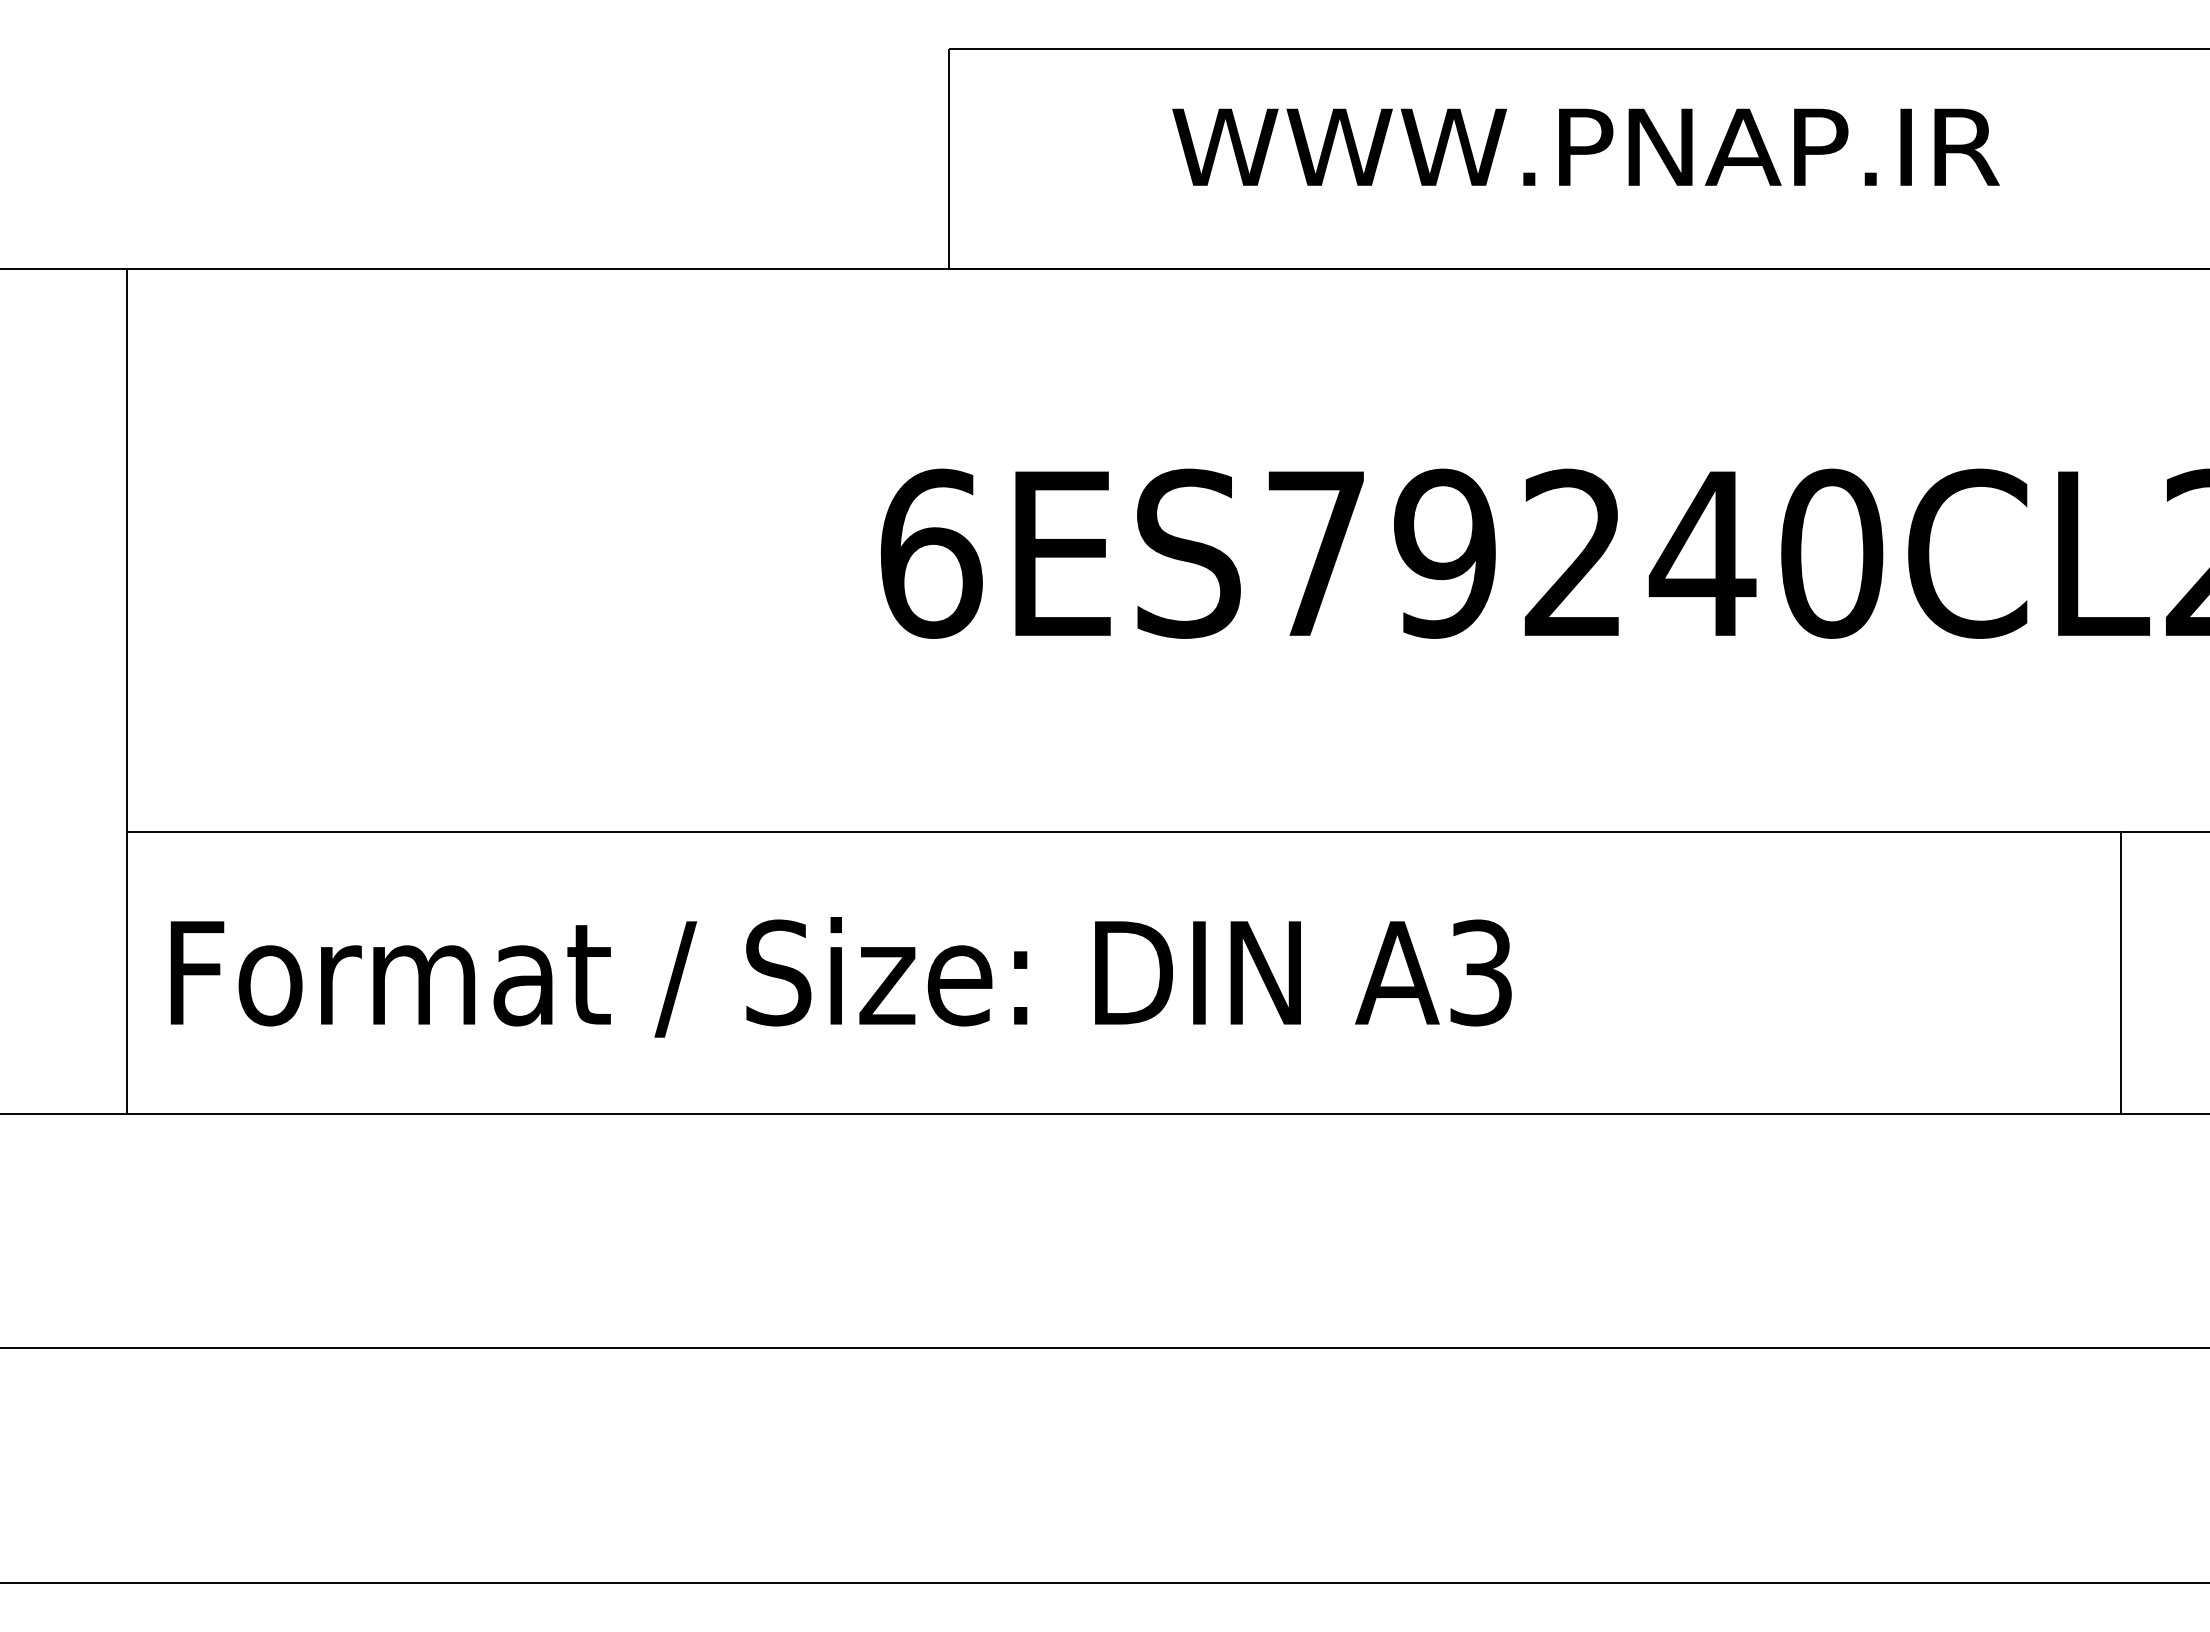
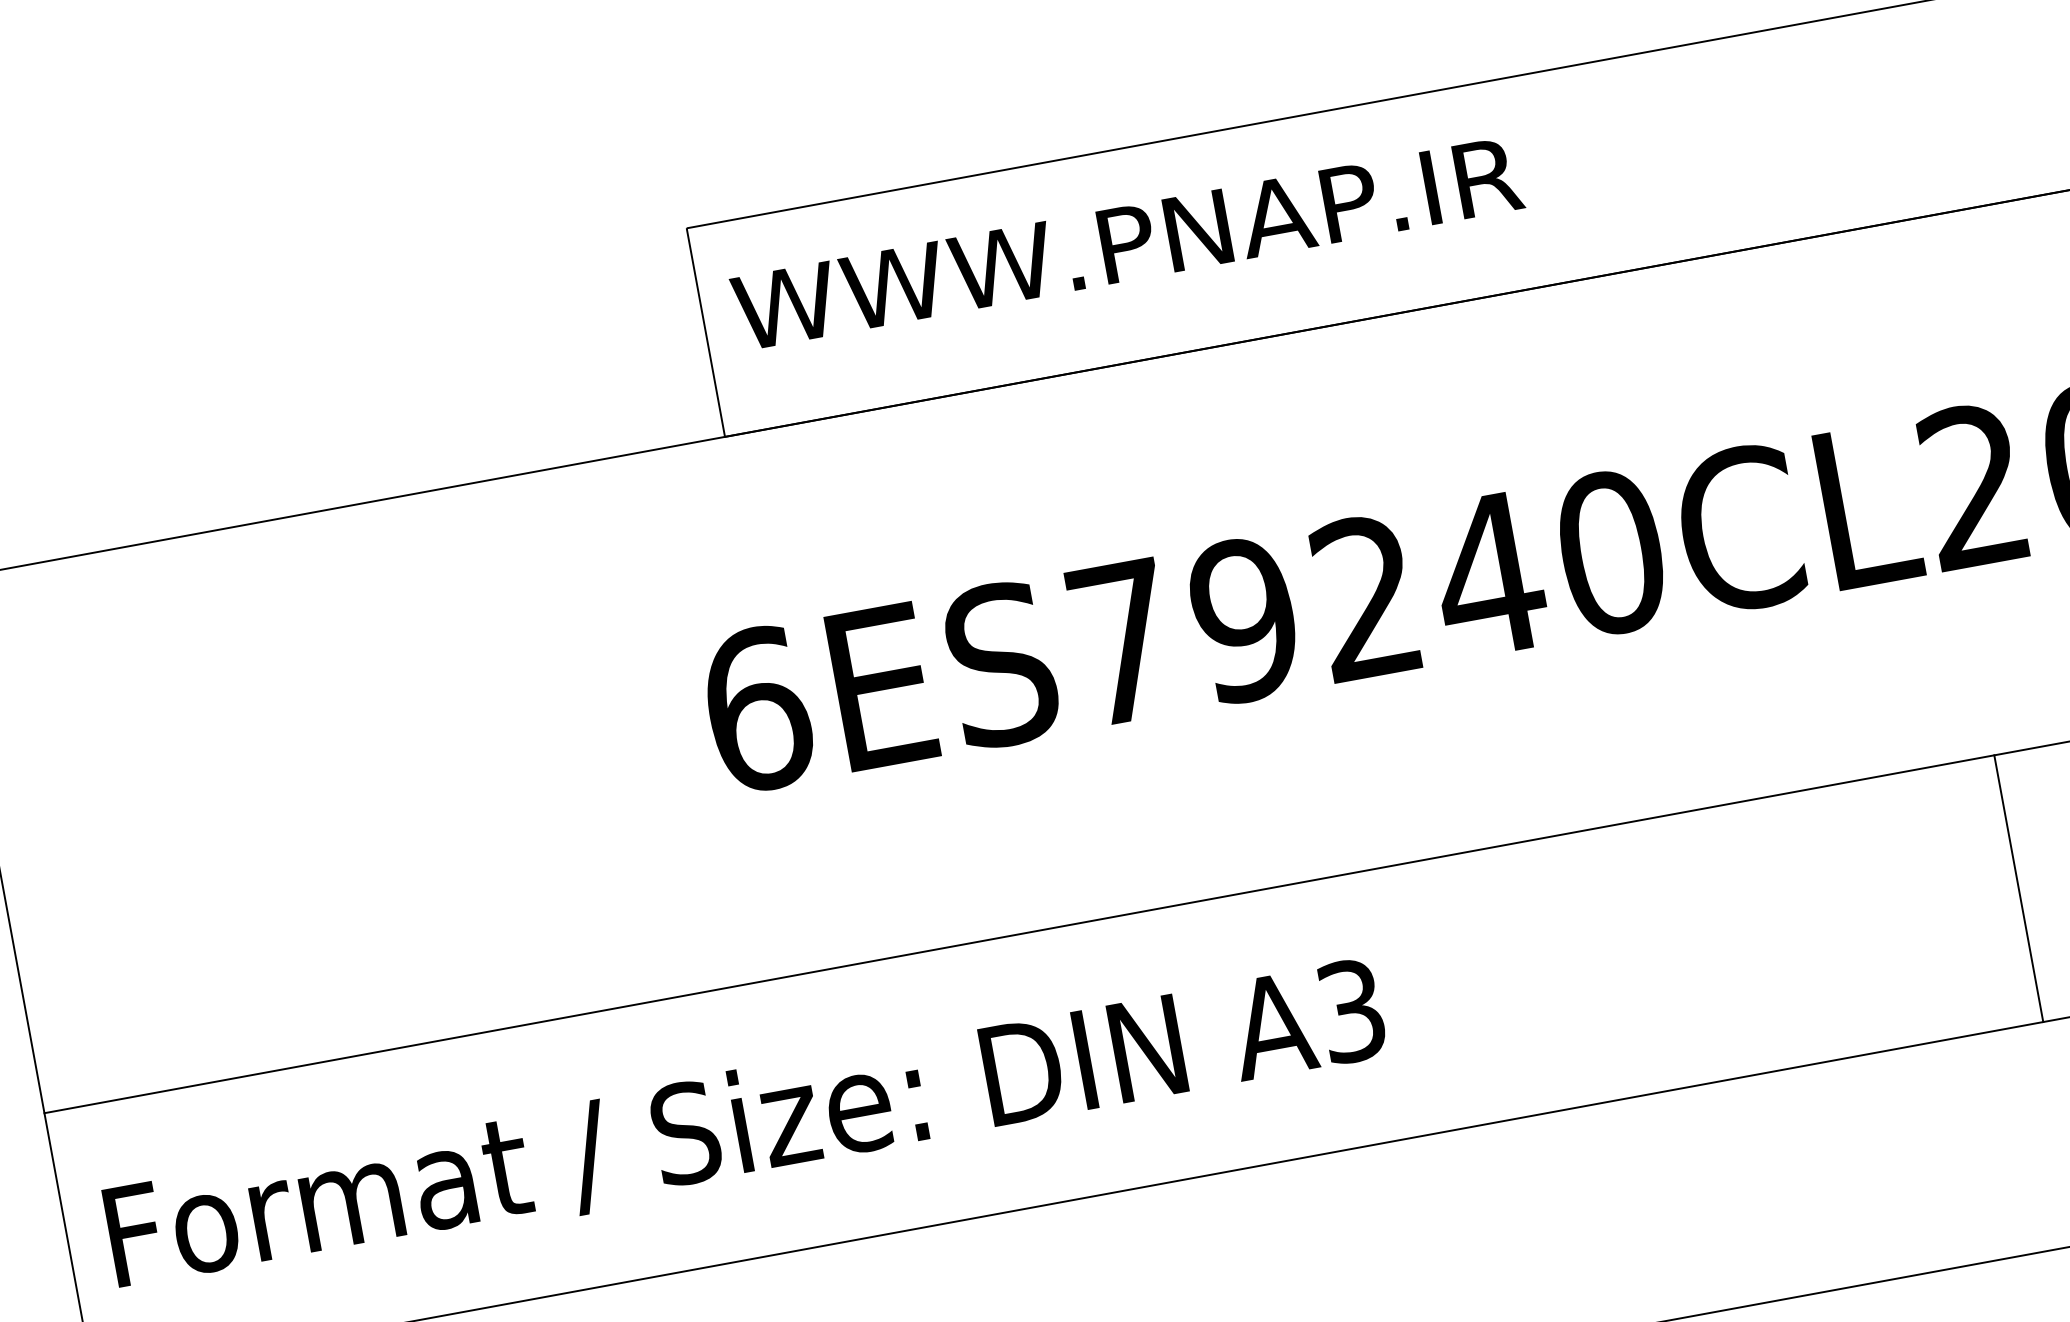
text: (1585, 146) -> (1126, 242), moved
line: (2121, 972) -> (2019, 888), moved

